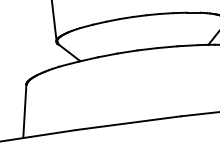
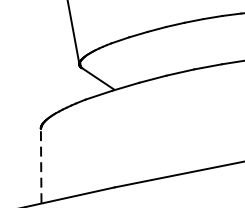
line: (24, 110) -> (40, 164), solid -> dashed

